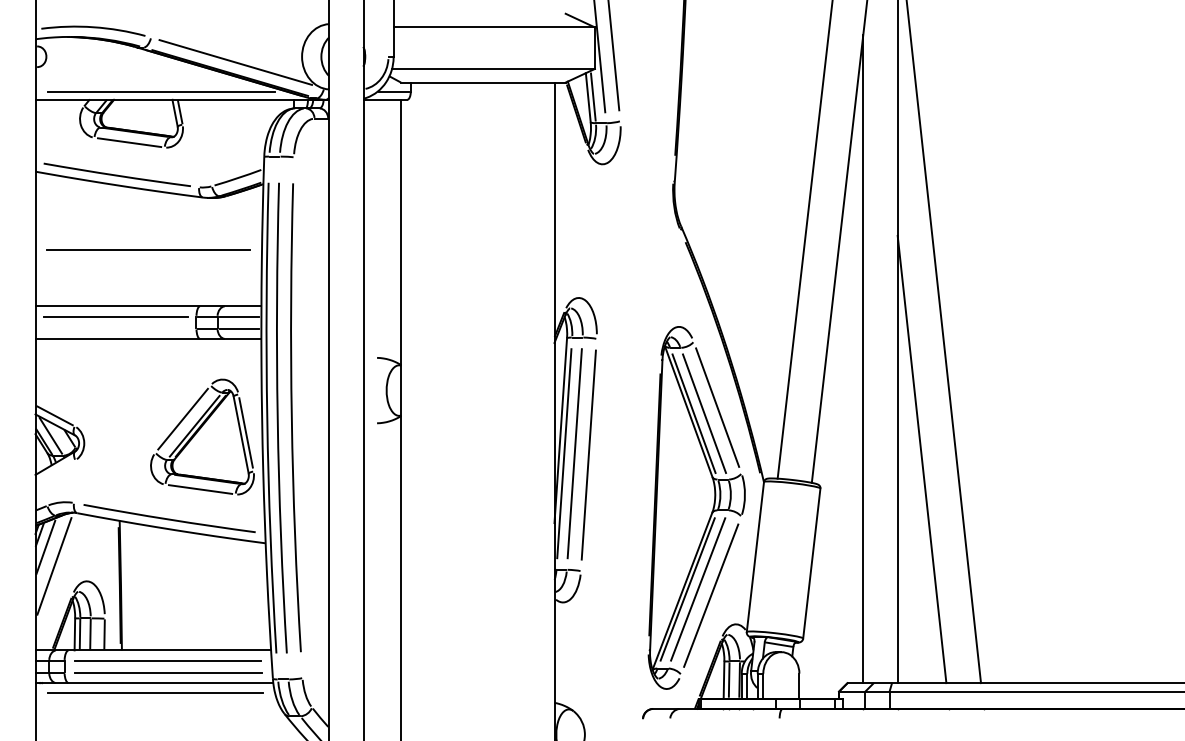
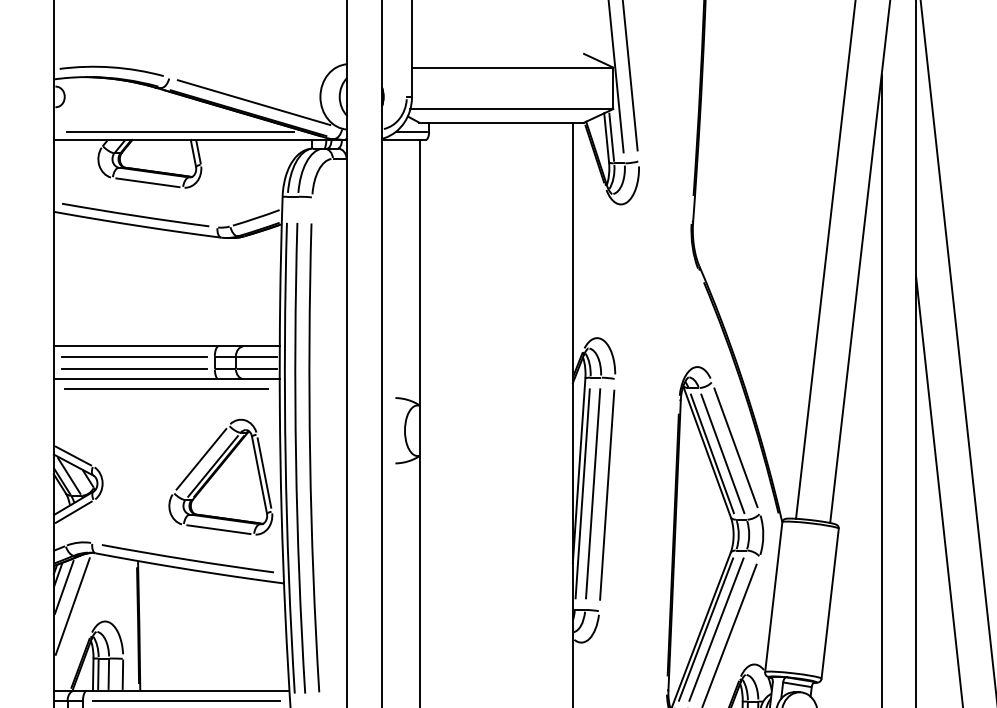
line: (148, 249) -> (166, 388), moved
line: (115, 328) -> (133, 368), added
line: (55, 471) -> (73, 511), added

